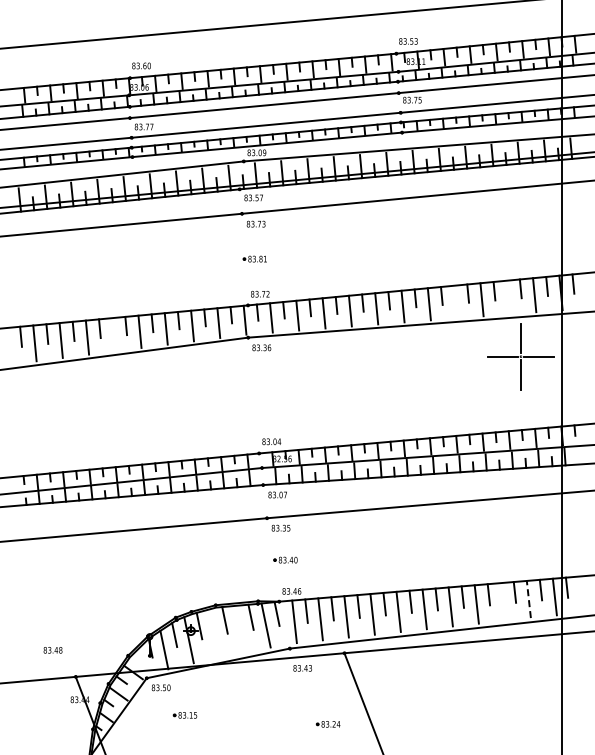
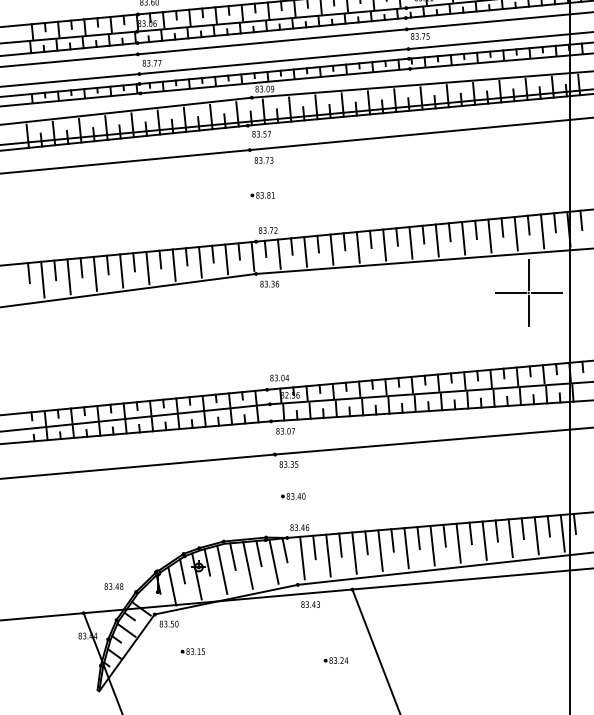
line: (507, 297) -> (515, 233), added
line: (455, 301) -> (463, 237), added
line: (113, 334) -> (121, 270), added
line: (528, 599) -> (536, 535), dashed -> solid
line: (502, 601) -> (510, 537), added
line: (240, 628) -> (248, 564), added
line: (214, 633) -> (222, 569), added
text: (52, 650) -> (113, 586), moved

